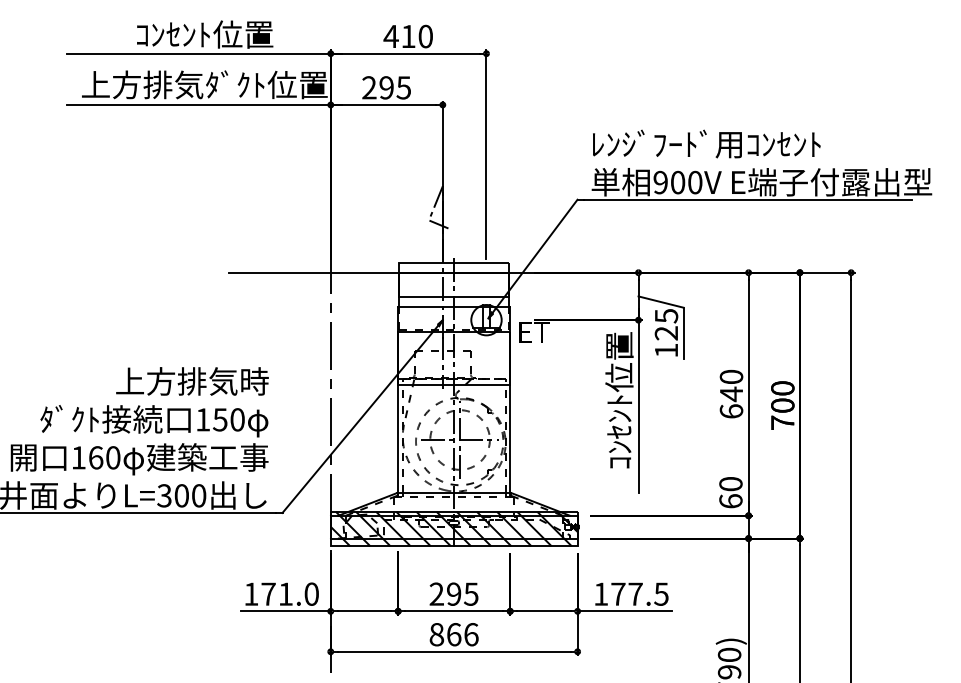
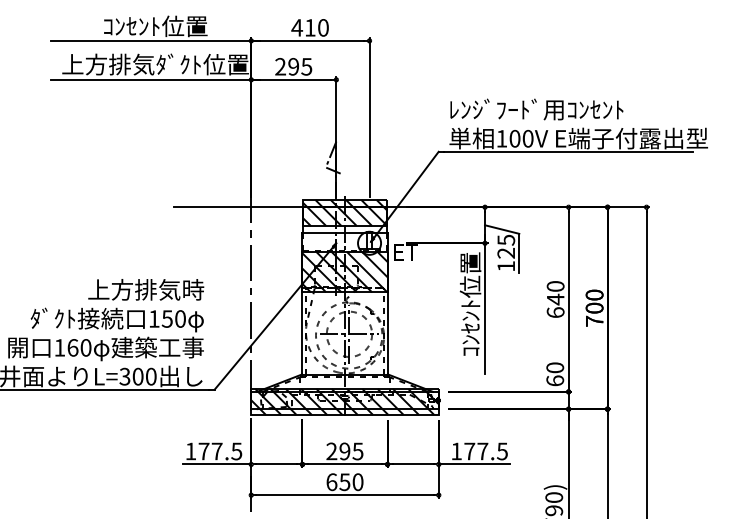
text: (660, 182) -> (501, 138), 900V -> 100V
hatch: (454, 280) -> (345, 213), added
hatch: (453, 357) -> (344, 271), added
text: (298, 594) -> (226, 451), 171.0 -> 177.5
text: (453, 633) -> (344, 481), 866 -> 650

